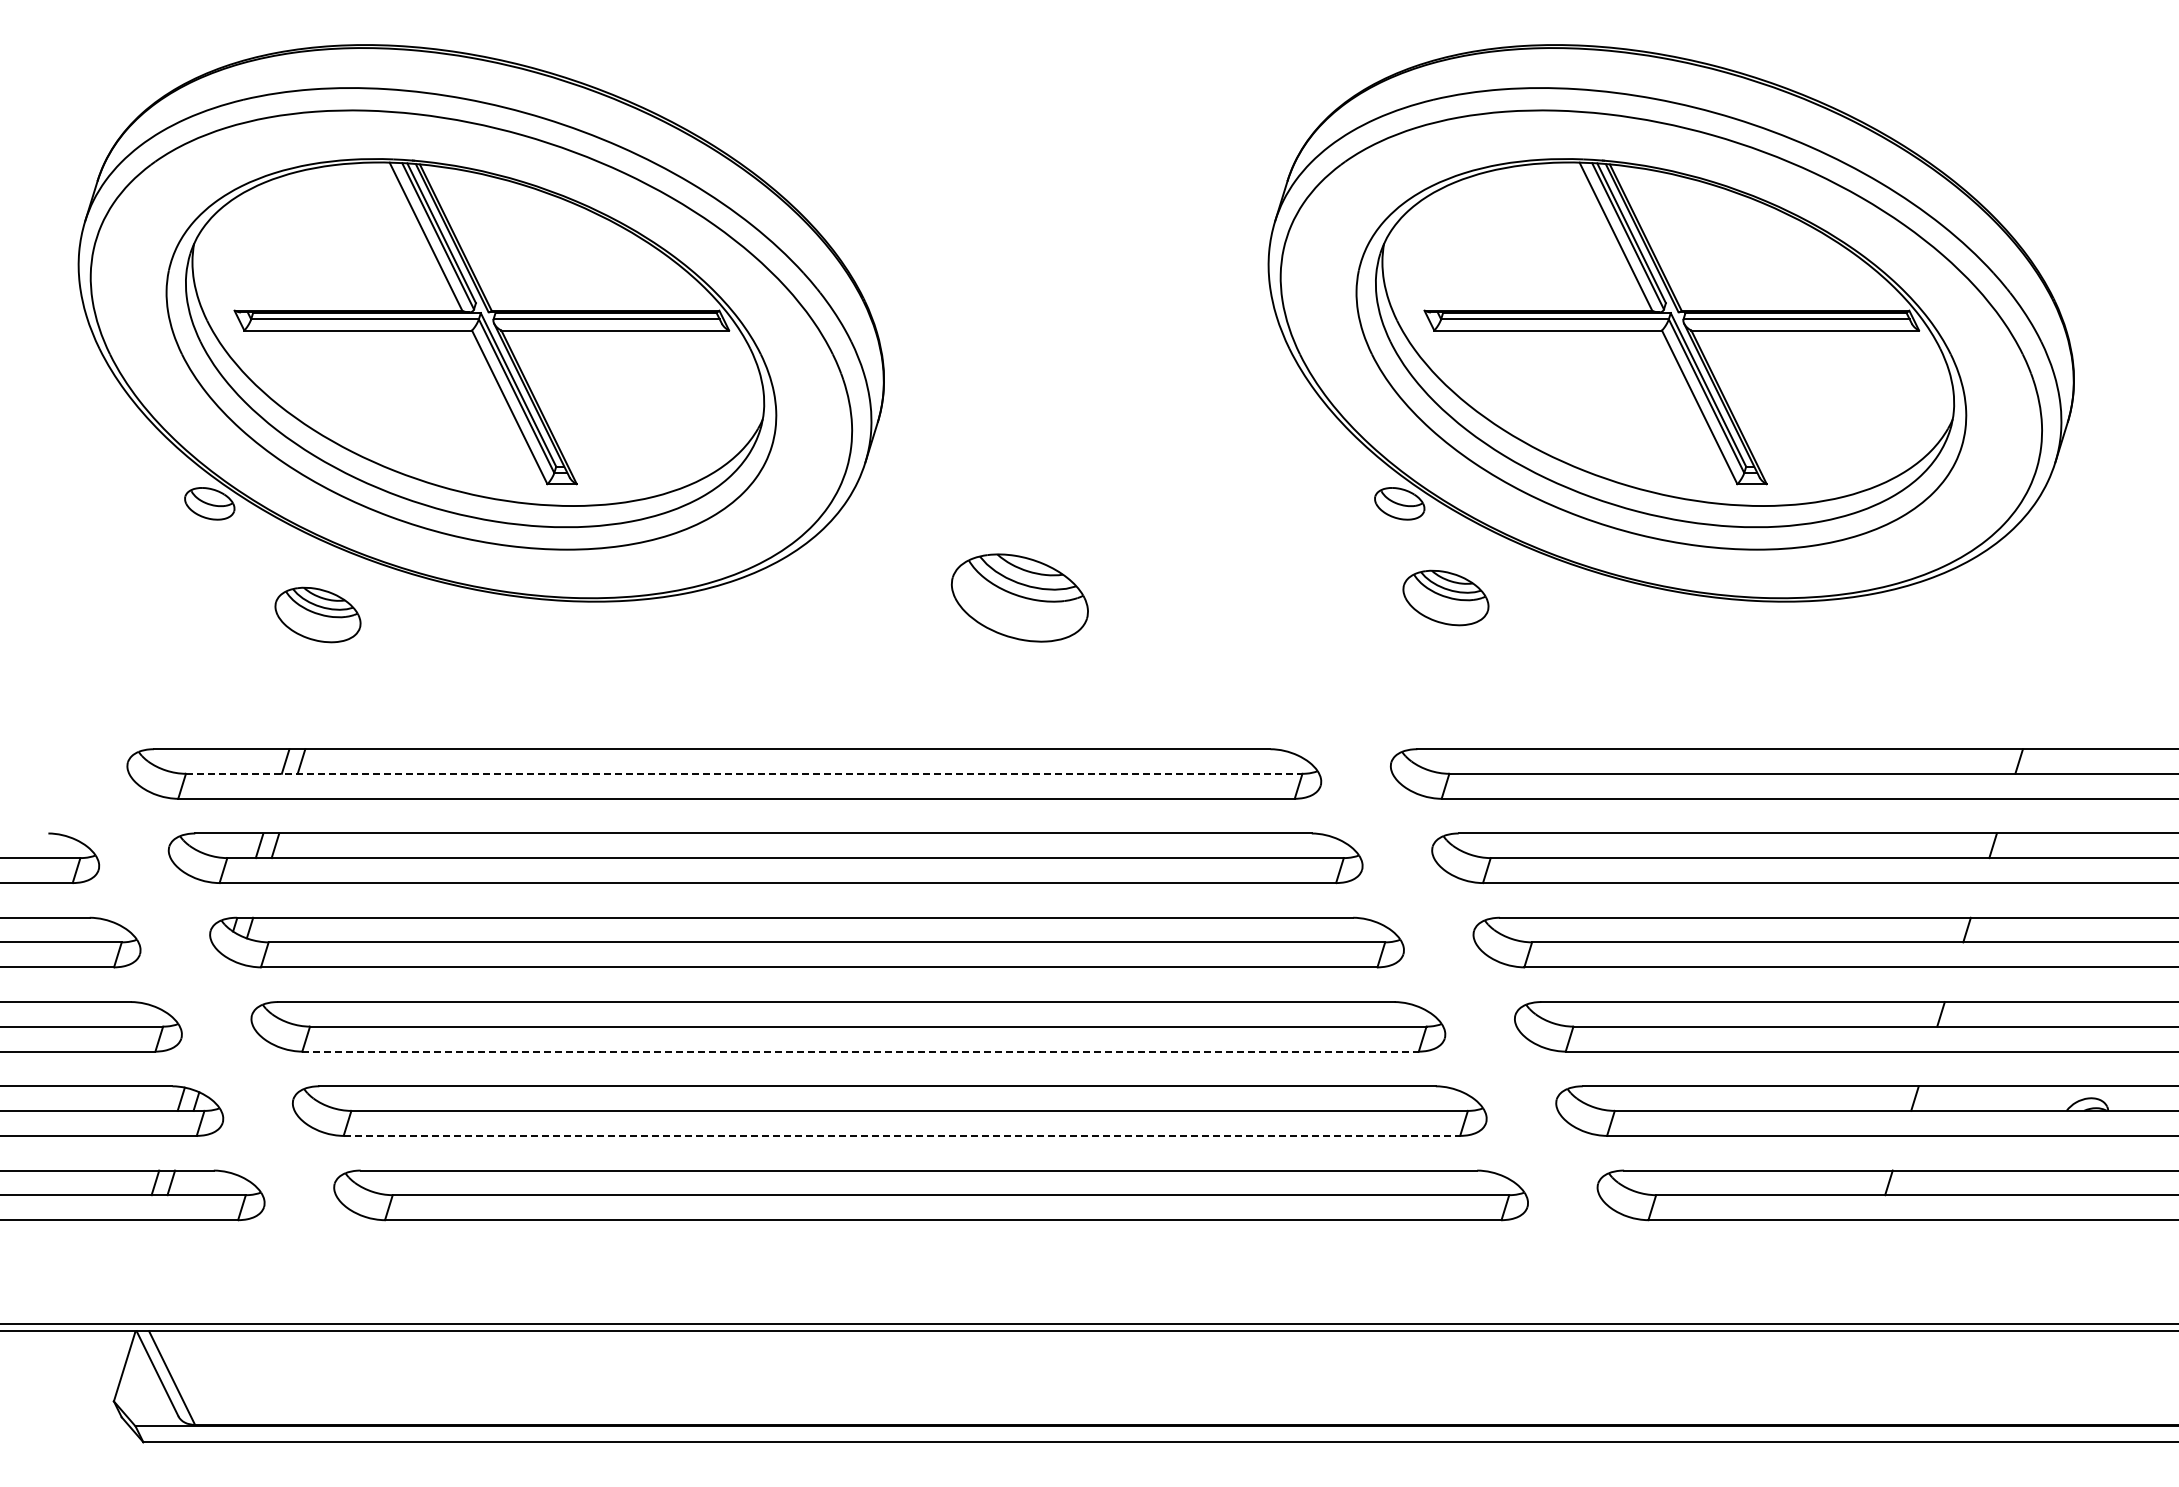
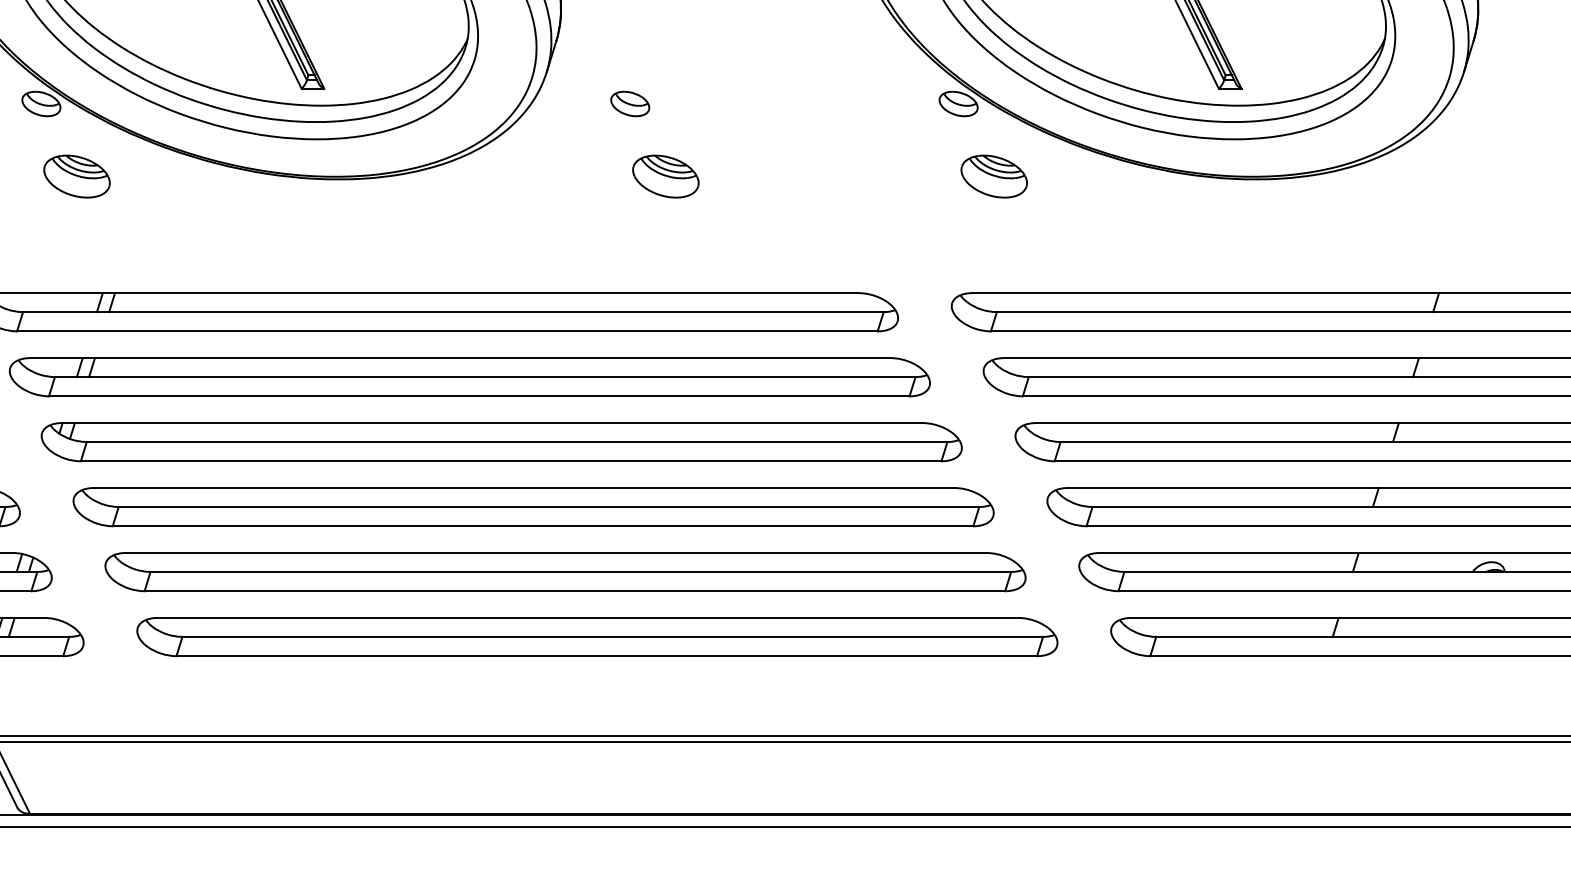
part: (973, 503) -> (630, 103), added
part: (1019, 597) -> (665, 176), size x0.62
part: (317, 614) -> (76, 176), moved
line: (744, 773) -> (453, 311), dashed -> solid
line: (861, 1051) -> (543, 526), dashed -> solid
line: (902, 1135) -> (575, 590), dashed -> solid

